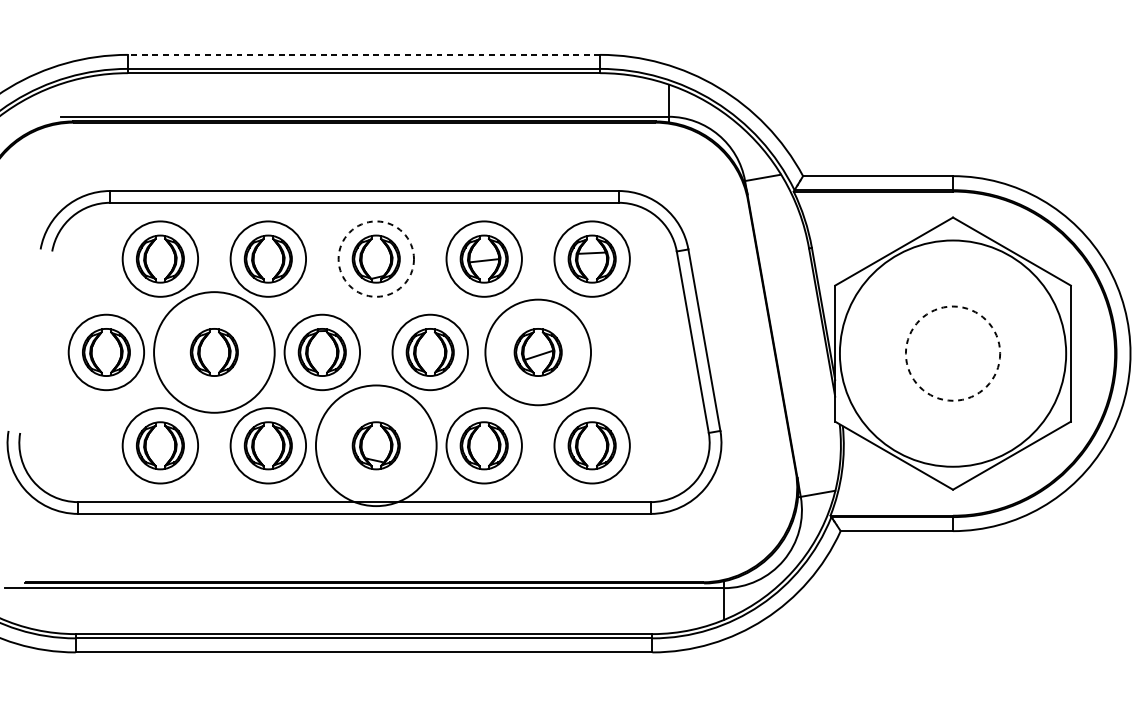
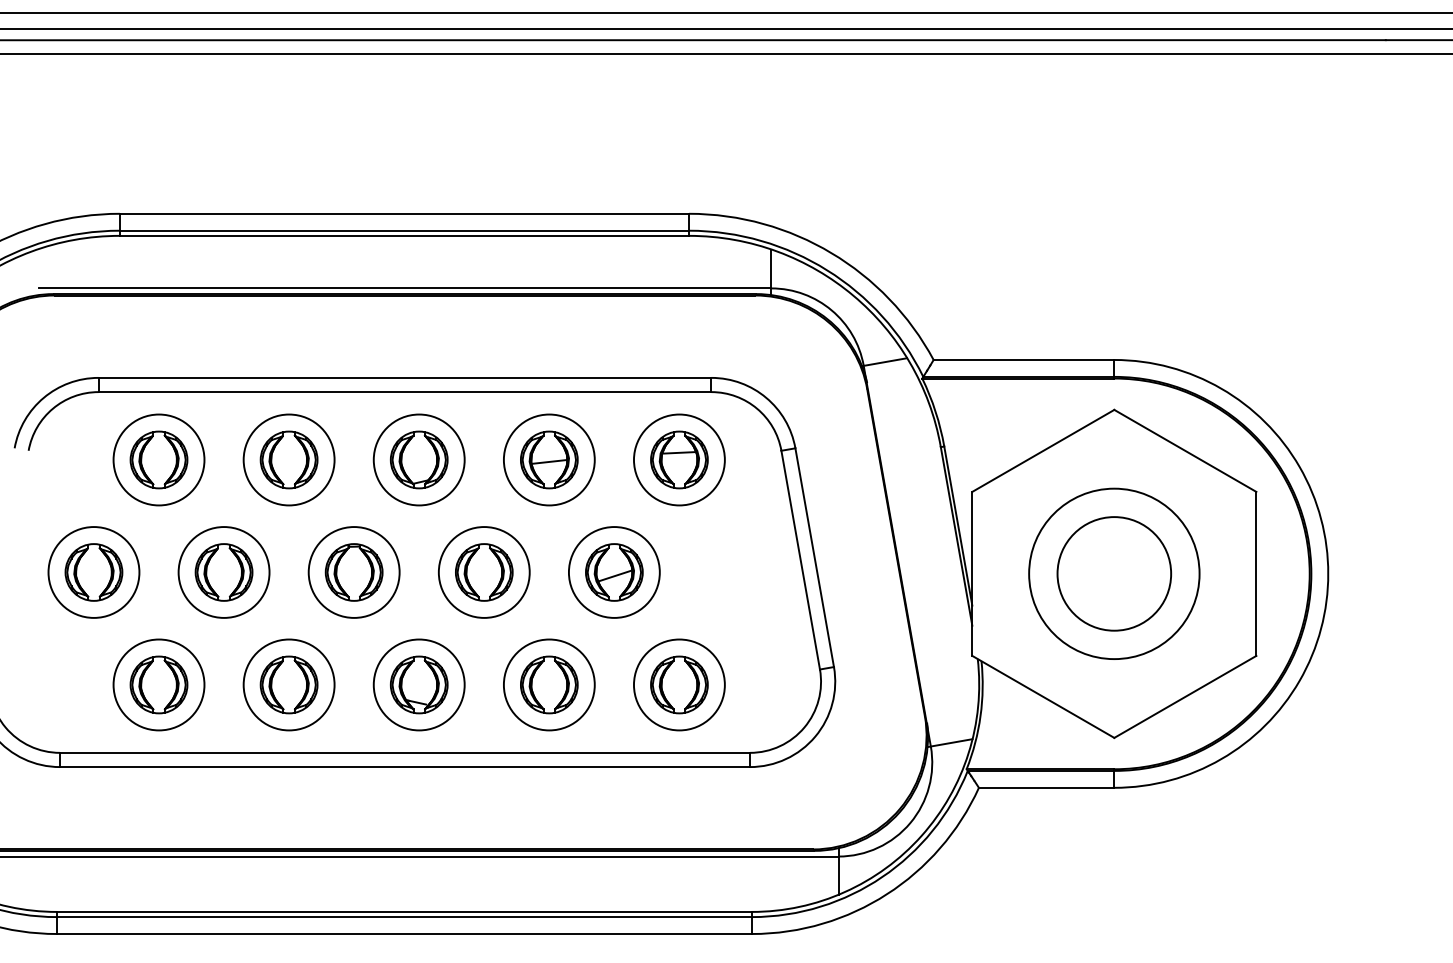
line: (364, 54) -> (404, 213), dashed -> solid
circle: (375, 258) -> (418, 459), dashed -> solid
circle: (213, 352) -> (223, 572), size x0.62
circle: (537, 352) -> (613, 572), size x0.71
circle: (953, 353) -> (1114, 573), dashed -> solid
circle: (953, 353) -> (1114, 573), size x0.62
circle: (375, 445) -> (418, 684), size x0.62

